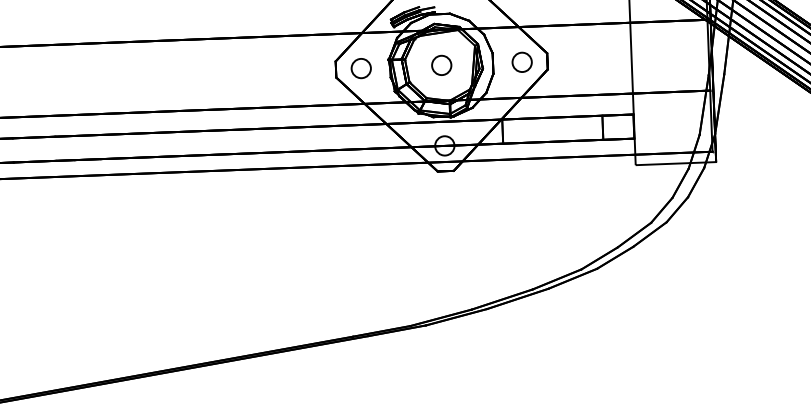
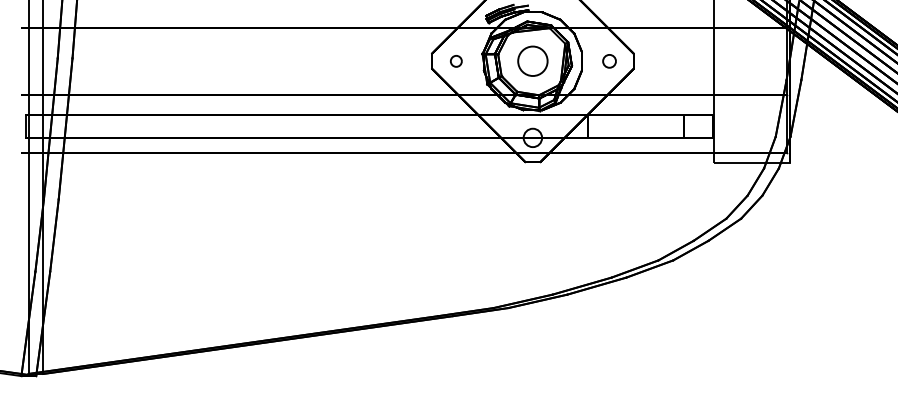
circle: (522, 62) -> (609, 61), size x0.7
circle: (441, 65) -> (532, 61), size x1.6
circle: (361, 68) -> (456, 61), size x0.6

